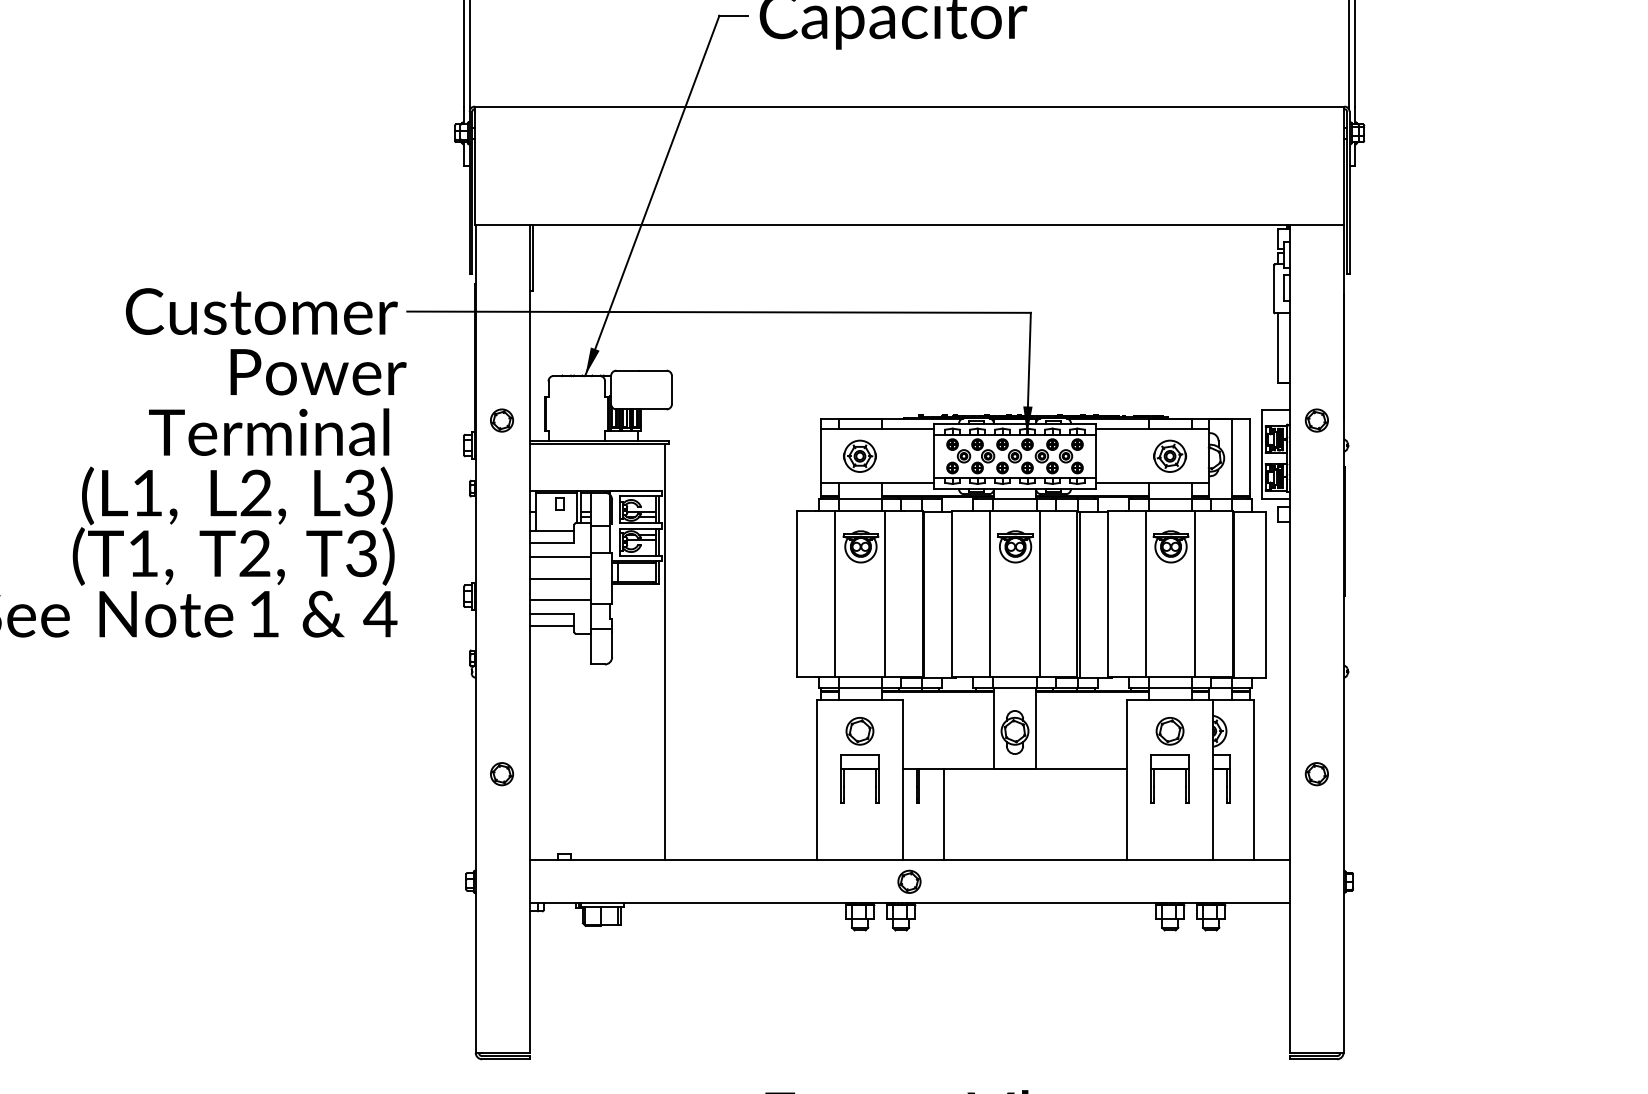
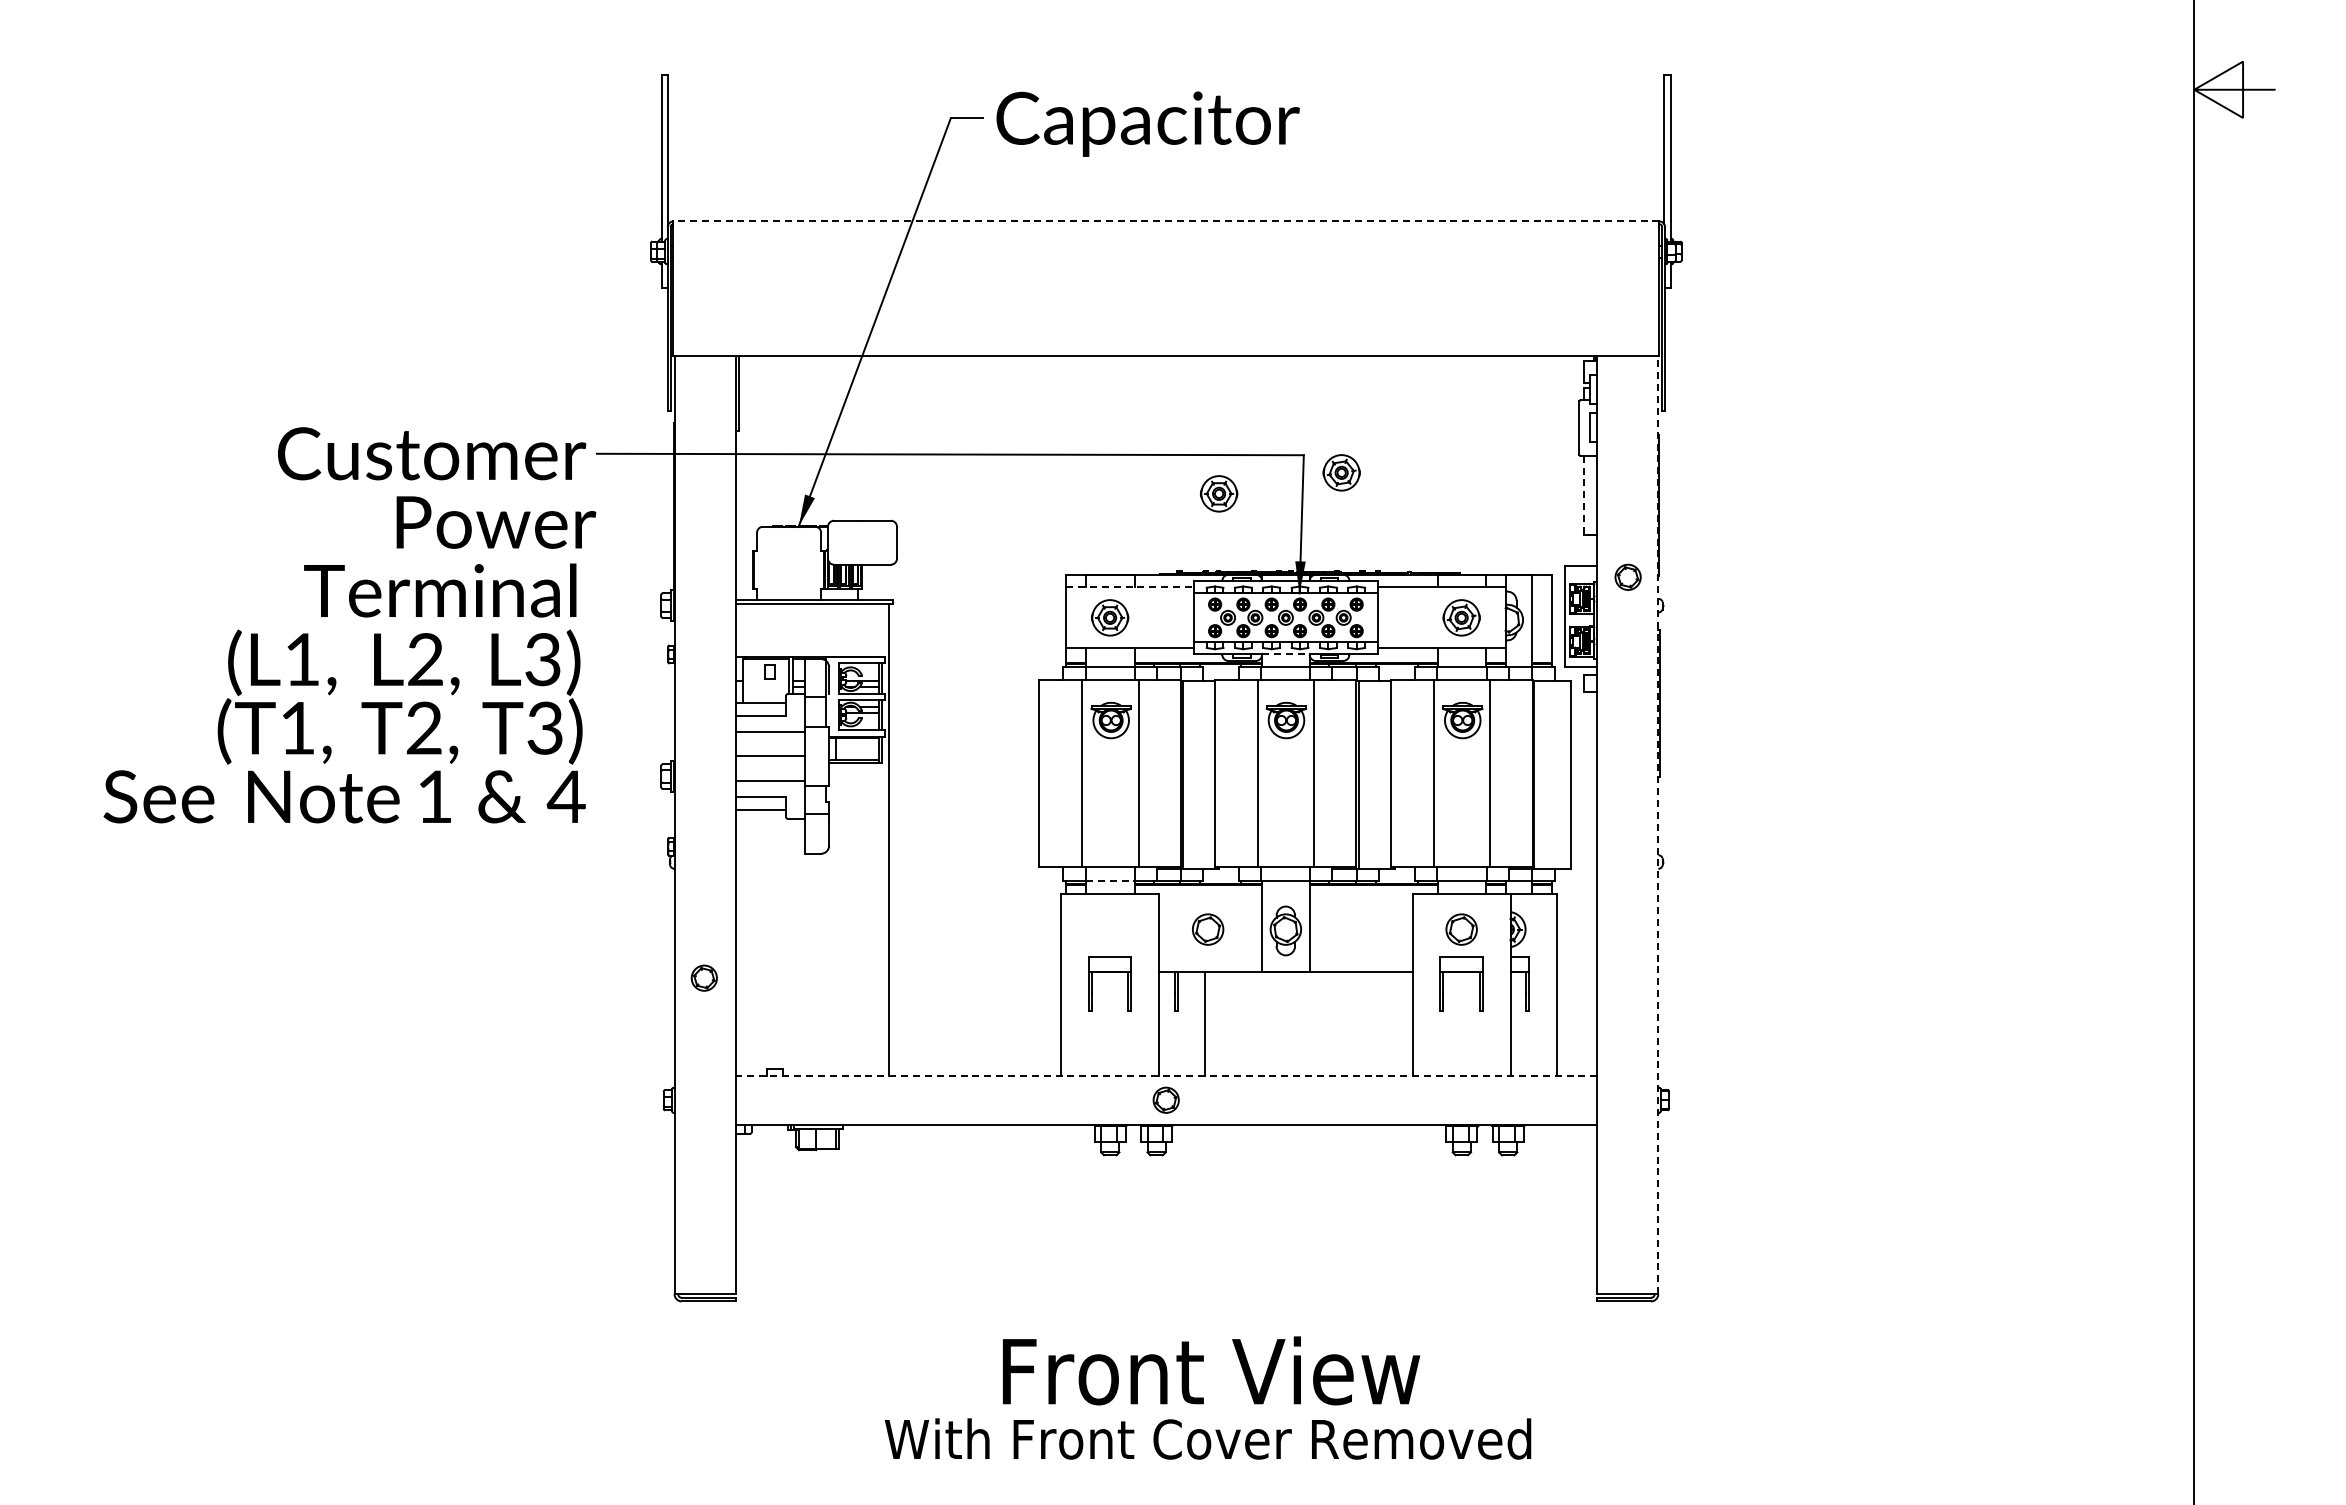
line: (909, 106) -> (1166, 221), solid -> dashed
part: (1064, 328) -> (1341, 472), added
part: (956, 346) -> (1219, 493), added
line: (1277, 348) -> (1583, 495), solid -> dashed
part: (501, 419) -> (703, 576), removed
line: (877, 429) -> (1130, 587), solid -> dashed
line: (1014, 488) -> (1285, 654), solid -> dashed
line: (1343, 638) -> (1658, 824), solid -> dashed
line: (860, 687) -> (1110, 880), solid -> dashed
part: (860, 731) -> (1208, 929), moved
part: (1316, 773) -> (1627, 977), removed
line: (909, 859) -> (1166, 1075), solid -> dashed

